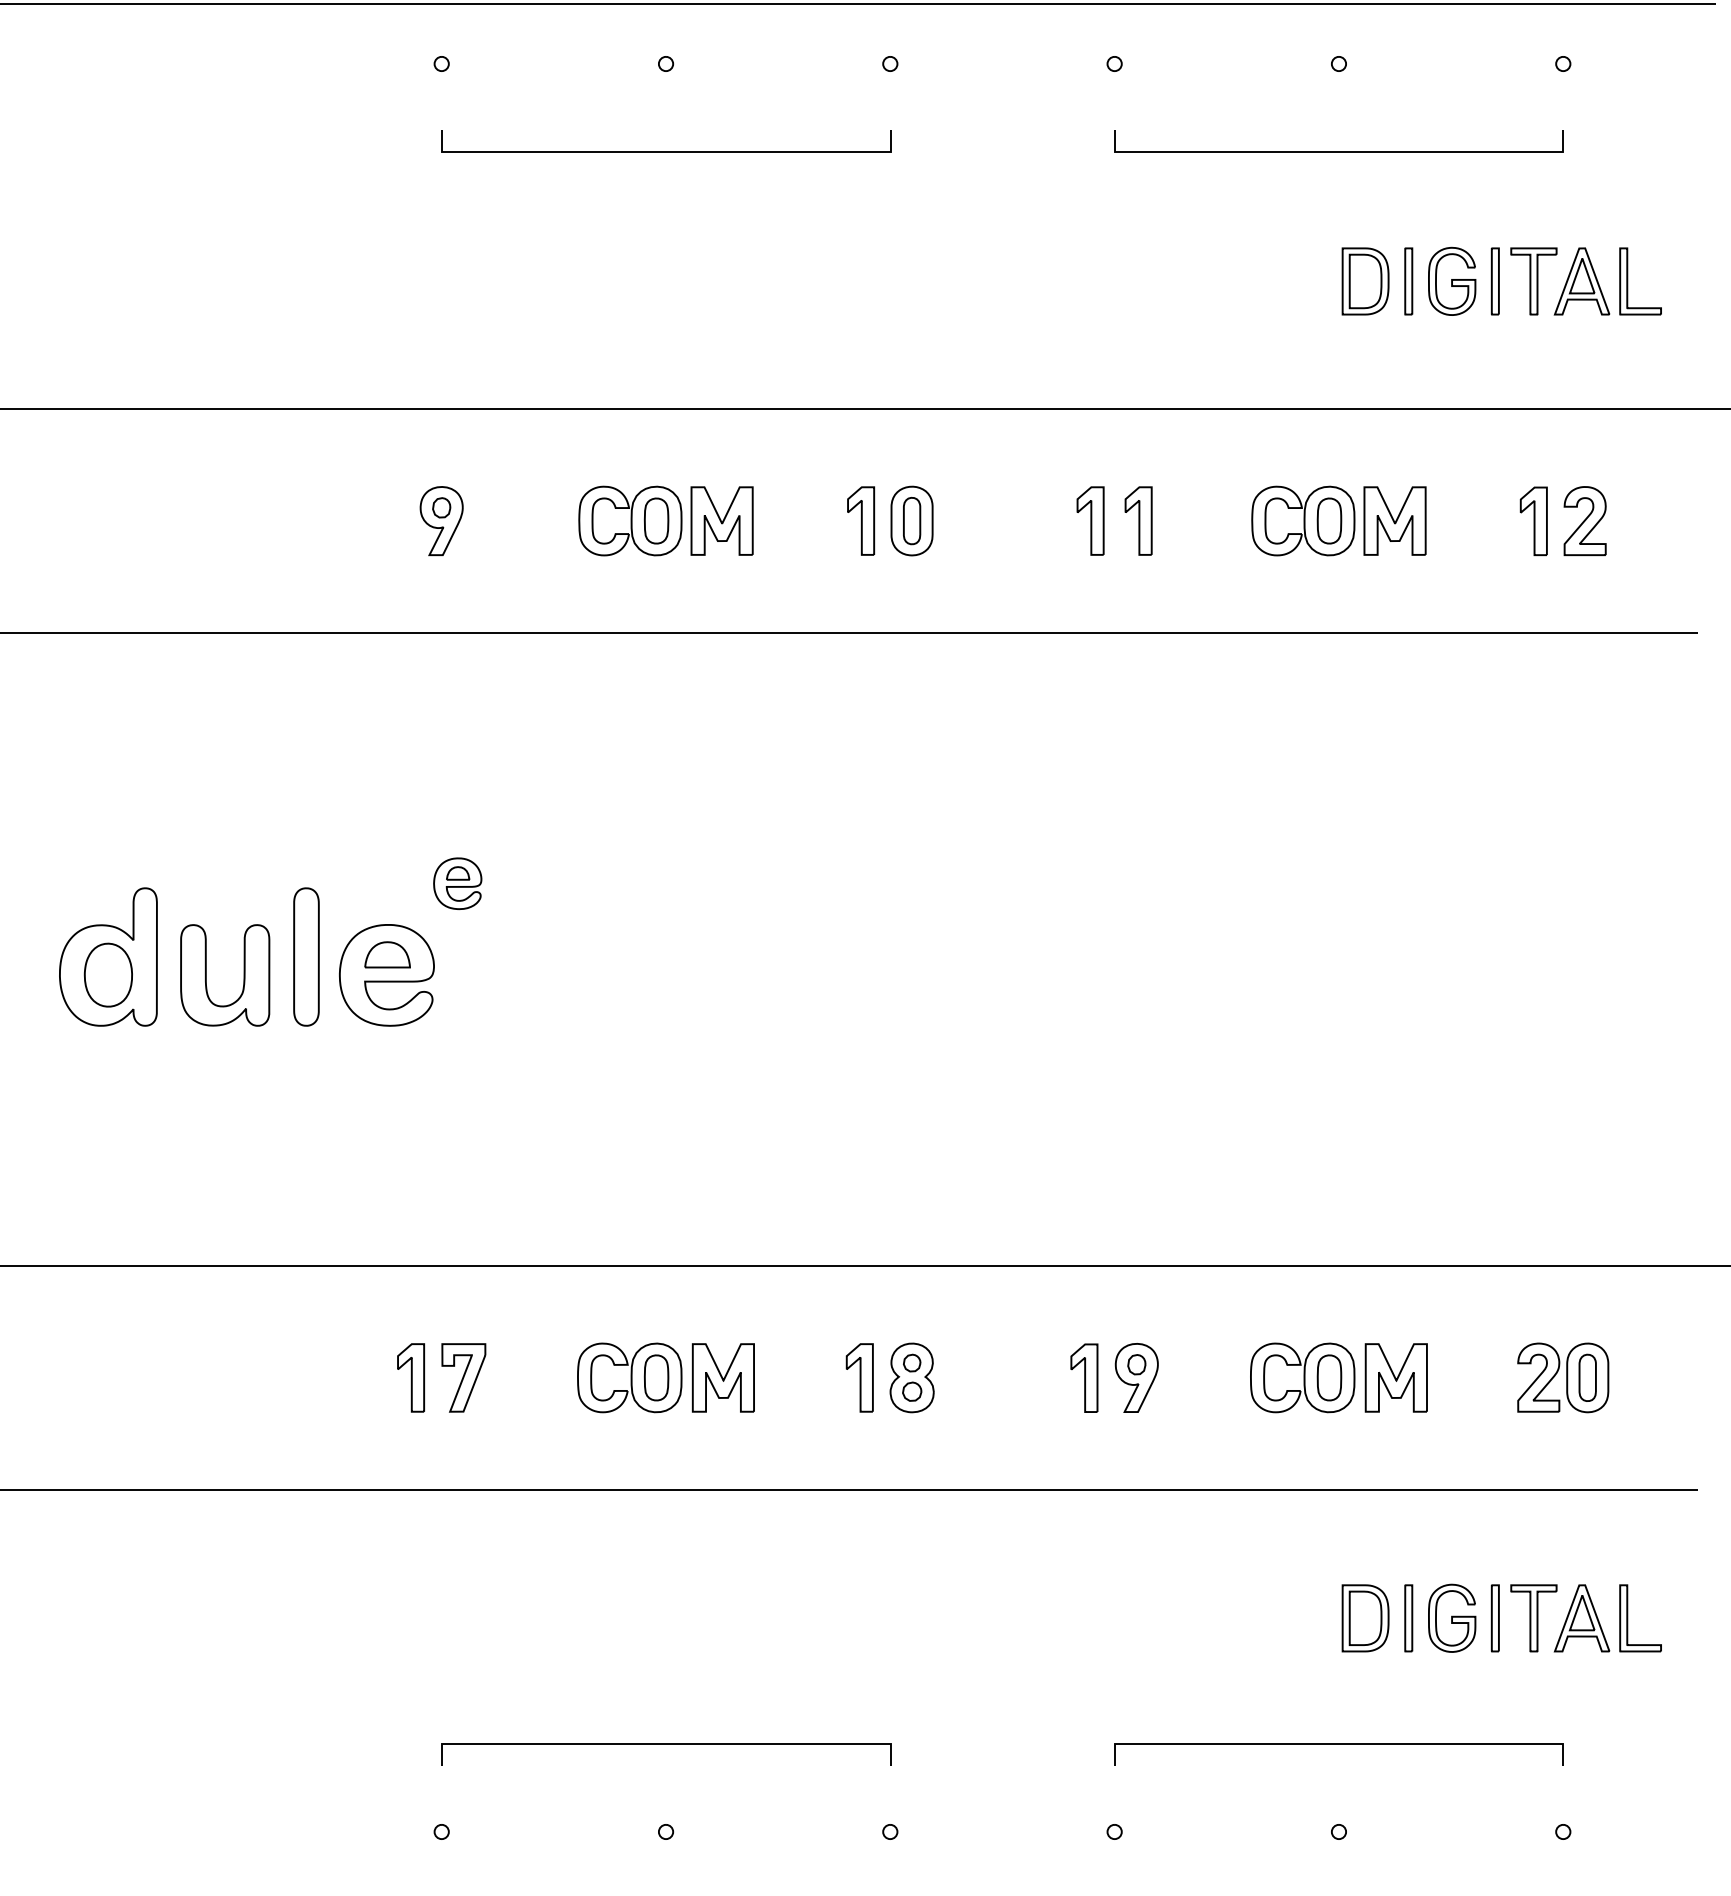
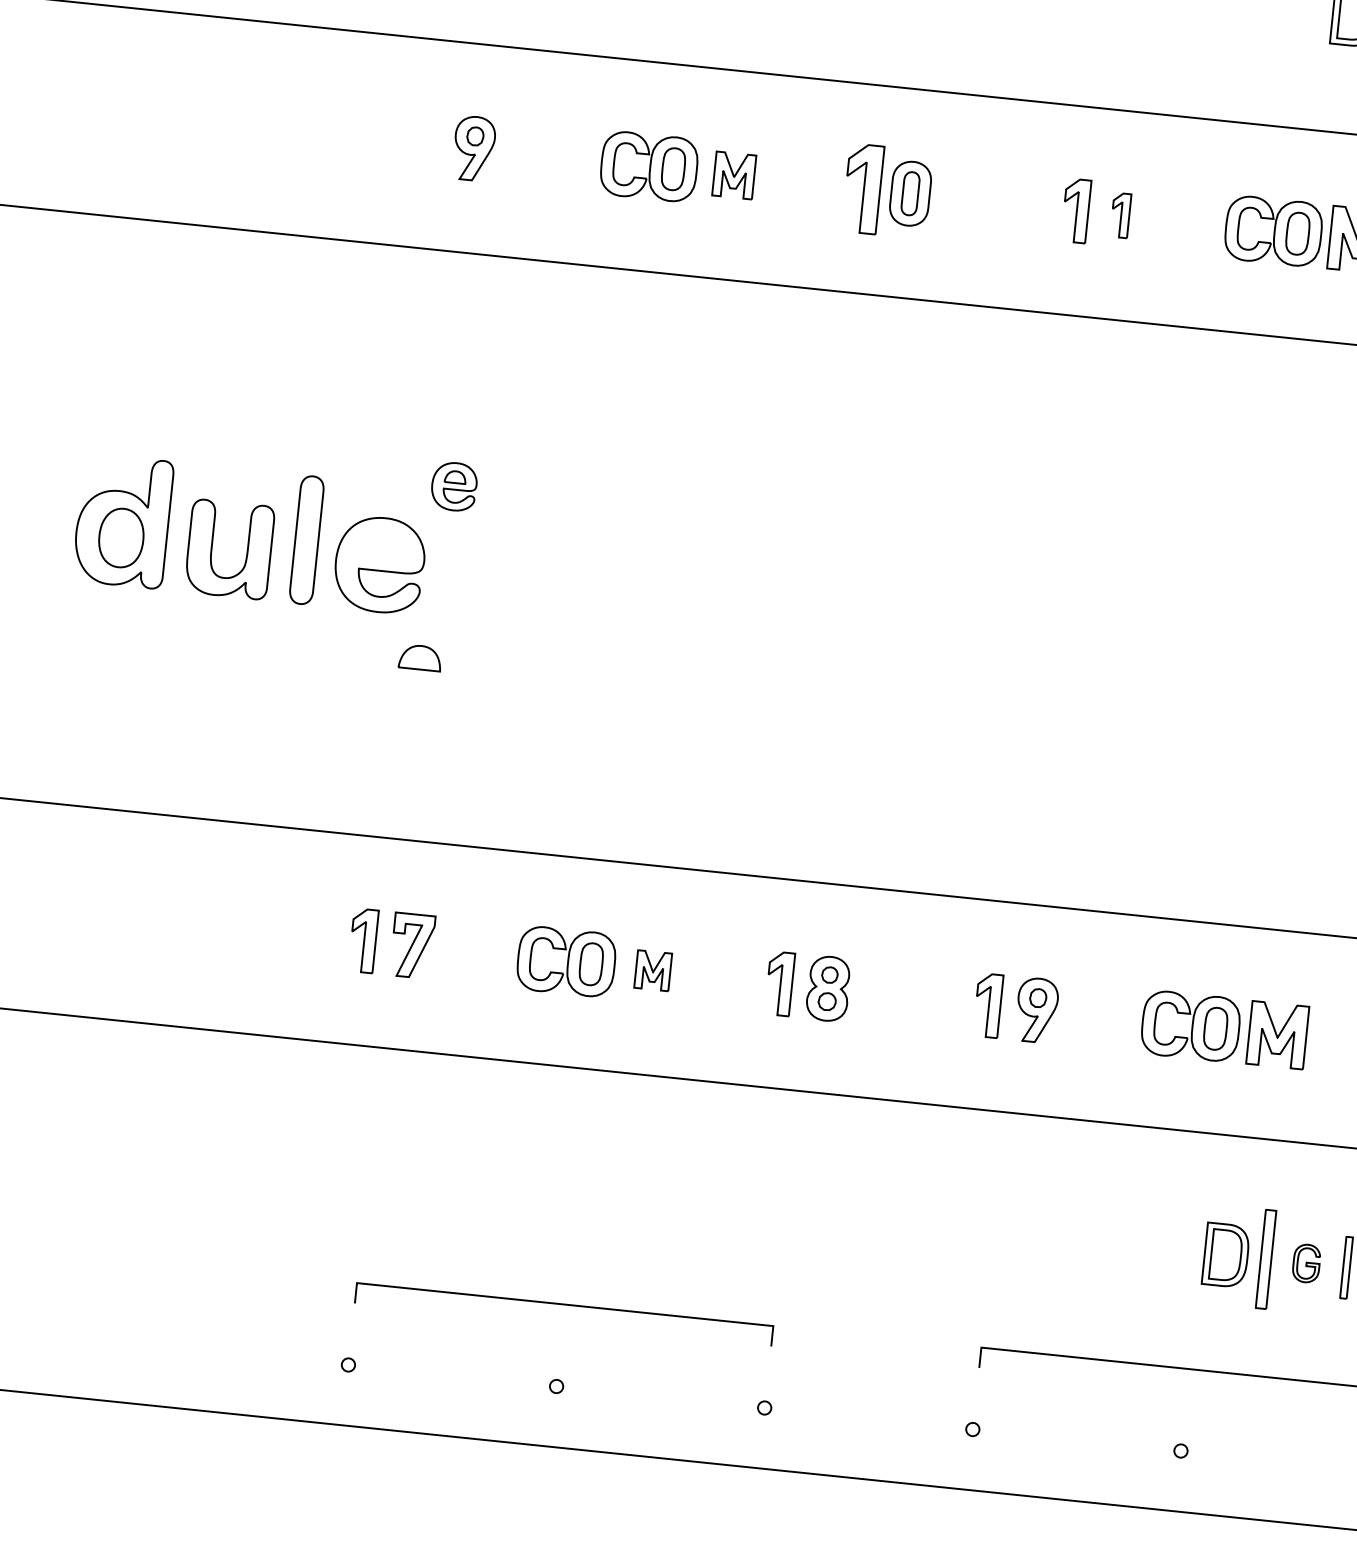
part: (721, 520) -> (733, 174), size x0.7
part: (861, 520) -> (863, 188), size x1.4
part: (1138, 520) -> (1120, 214), size x0.7
part: (387, 954) -> (420, 657), moved
part: (722, 1377) -> (652, 970), size x0.6
part: (1452, 1617) -> (1306, 1262), size x0.6
part: (1408, 1618) -> (1265, 1259), size x1.6

